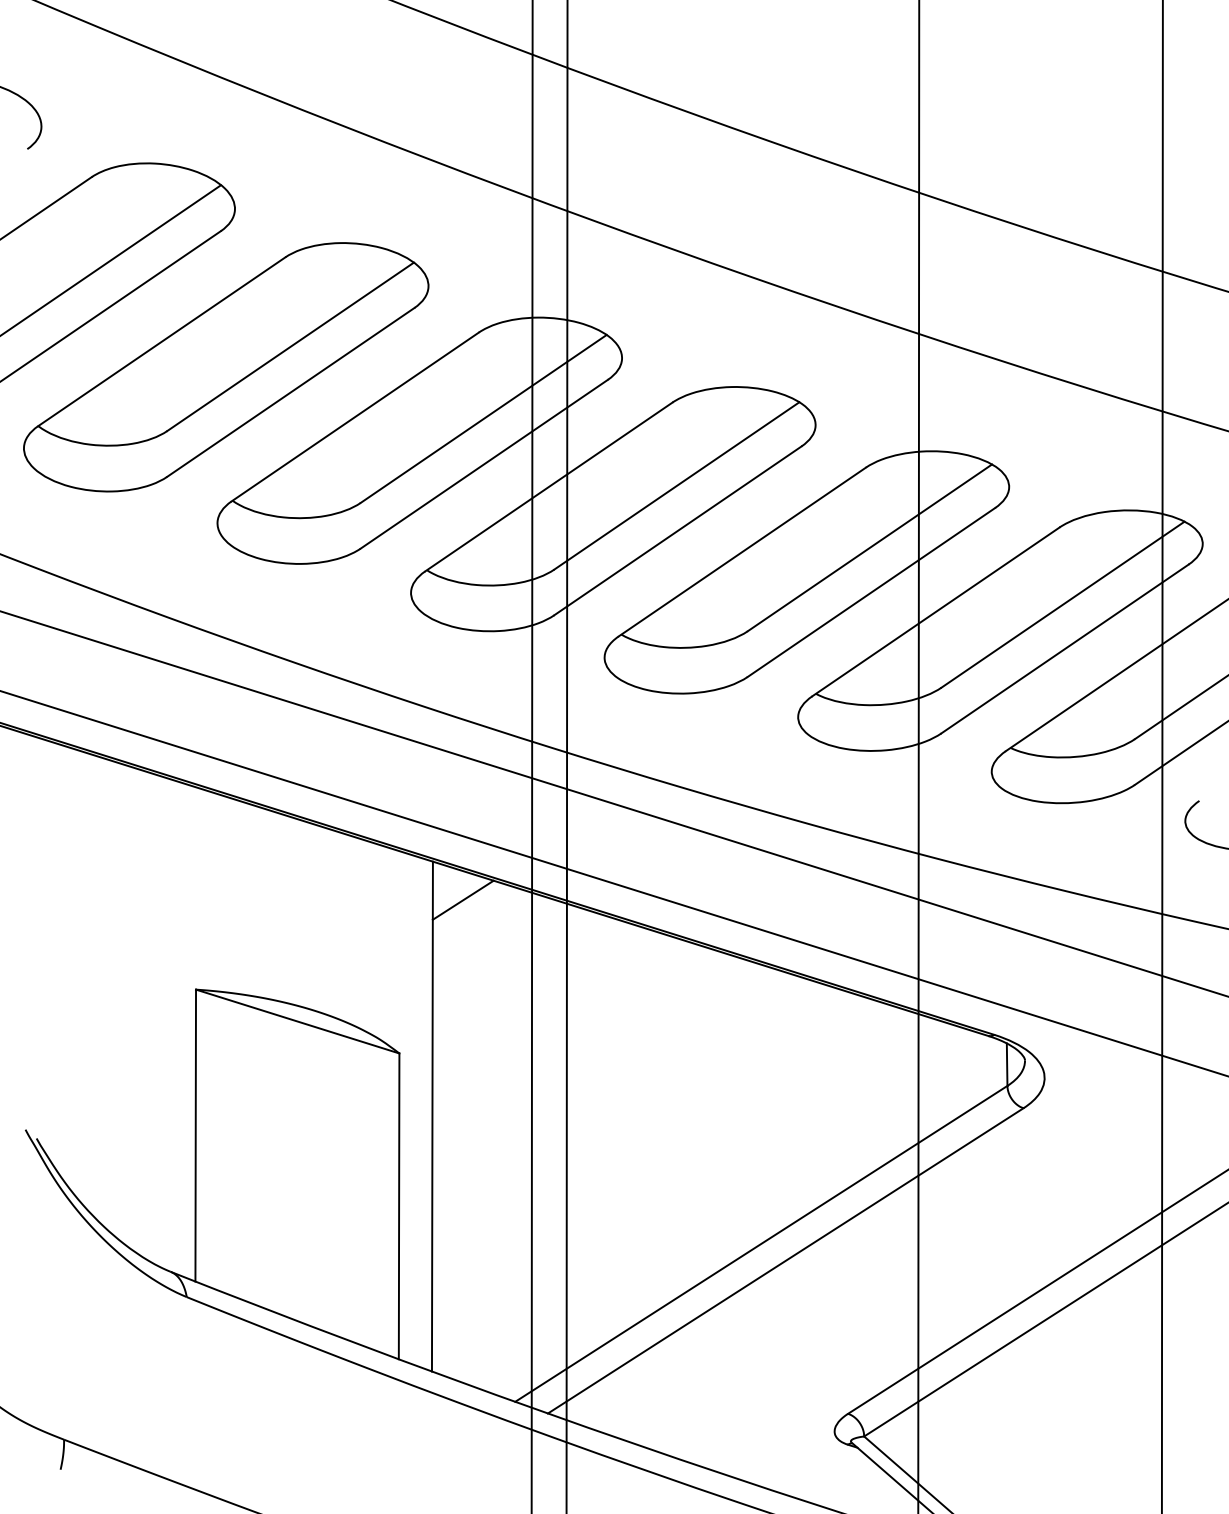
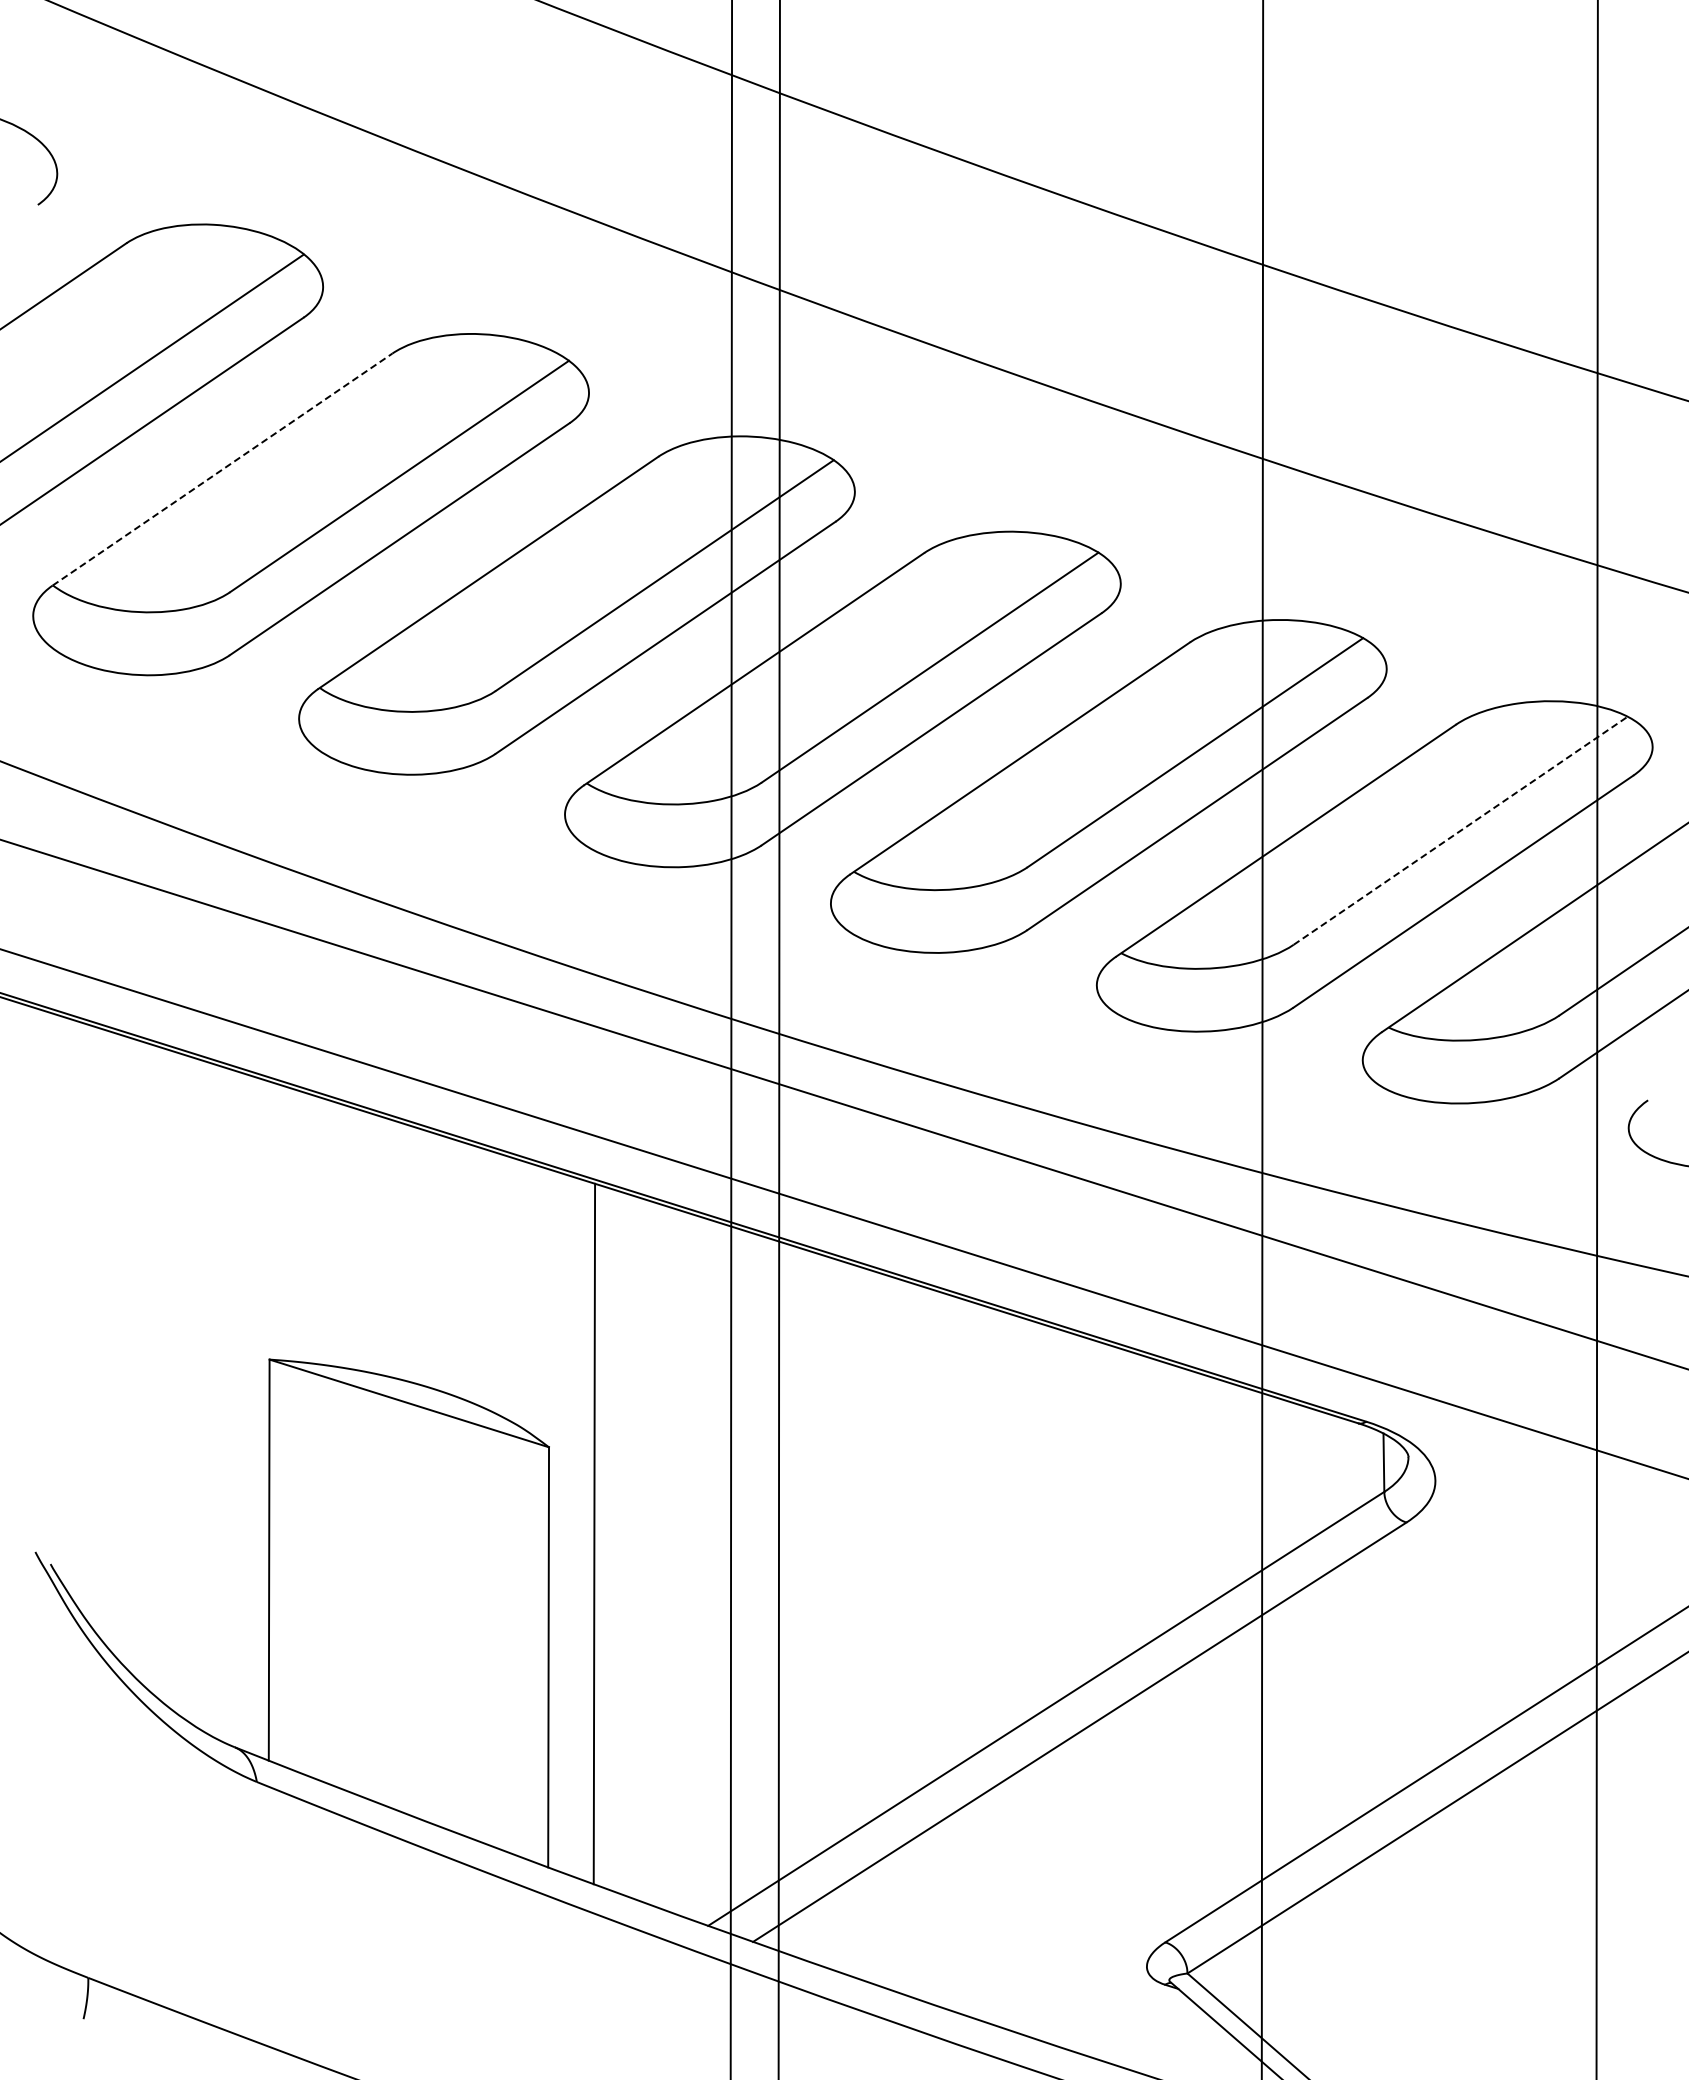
line: (161, 341) -> (222, 469), solid -> dashed
line: (1063, 604) -> (1461, 830), solid -> dashed
line: (463, 900) -> (636, 1236), removed

